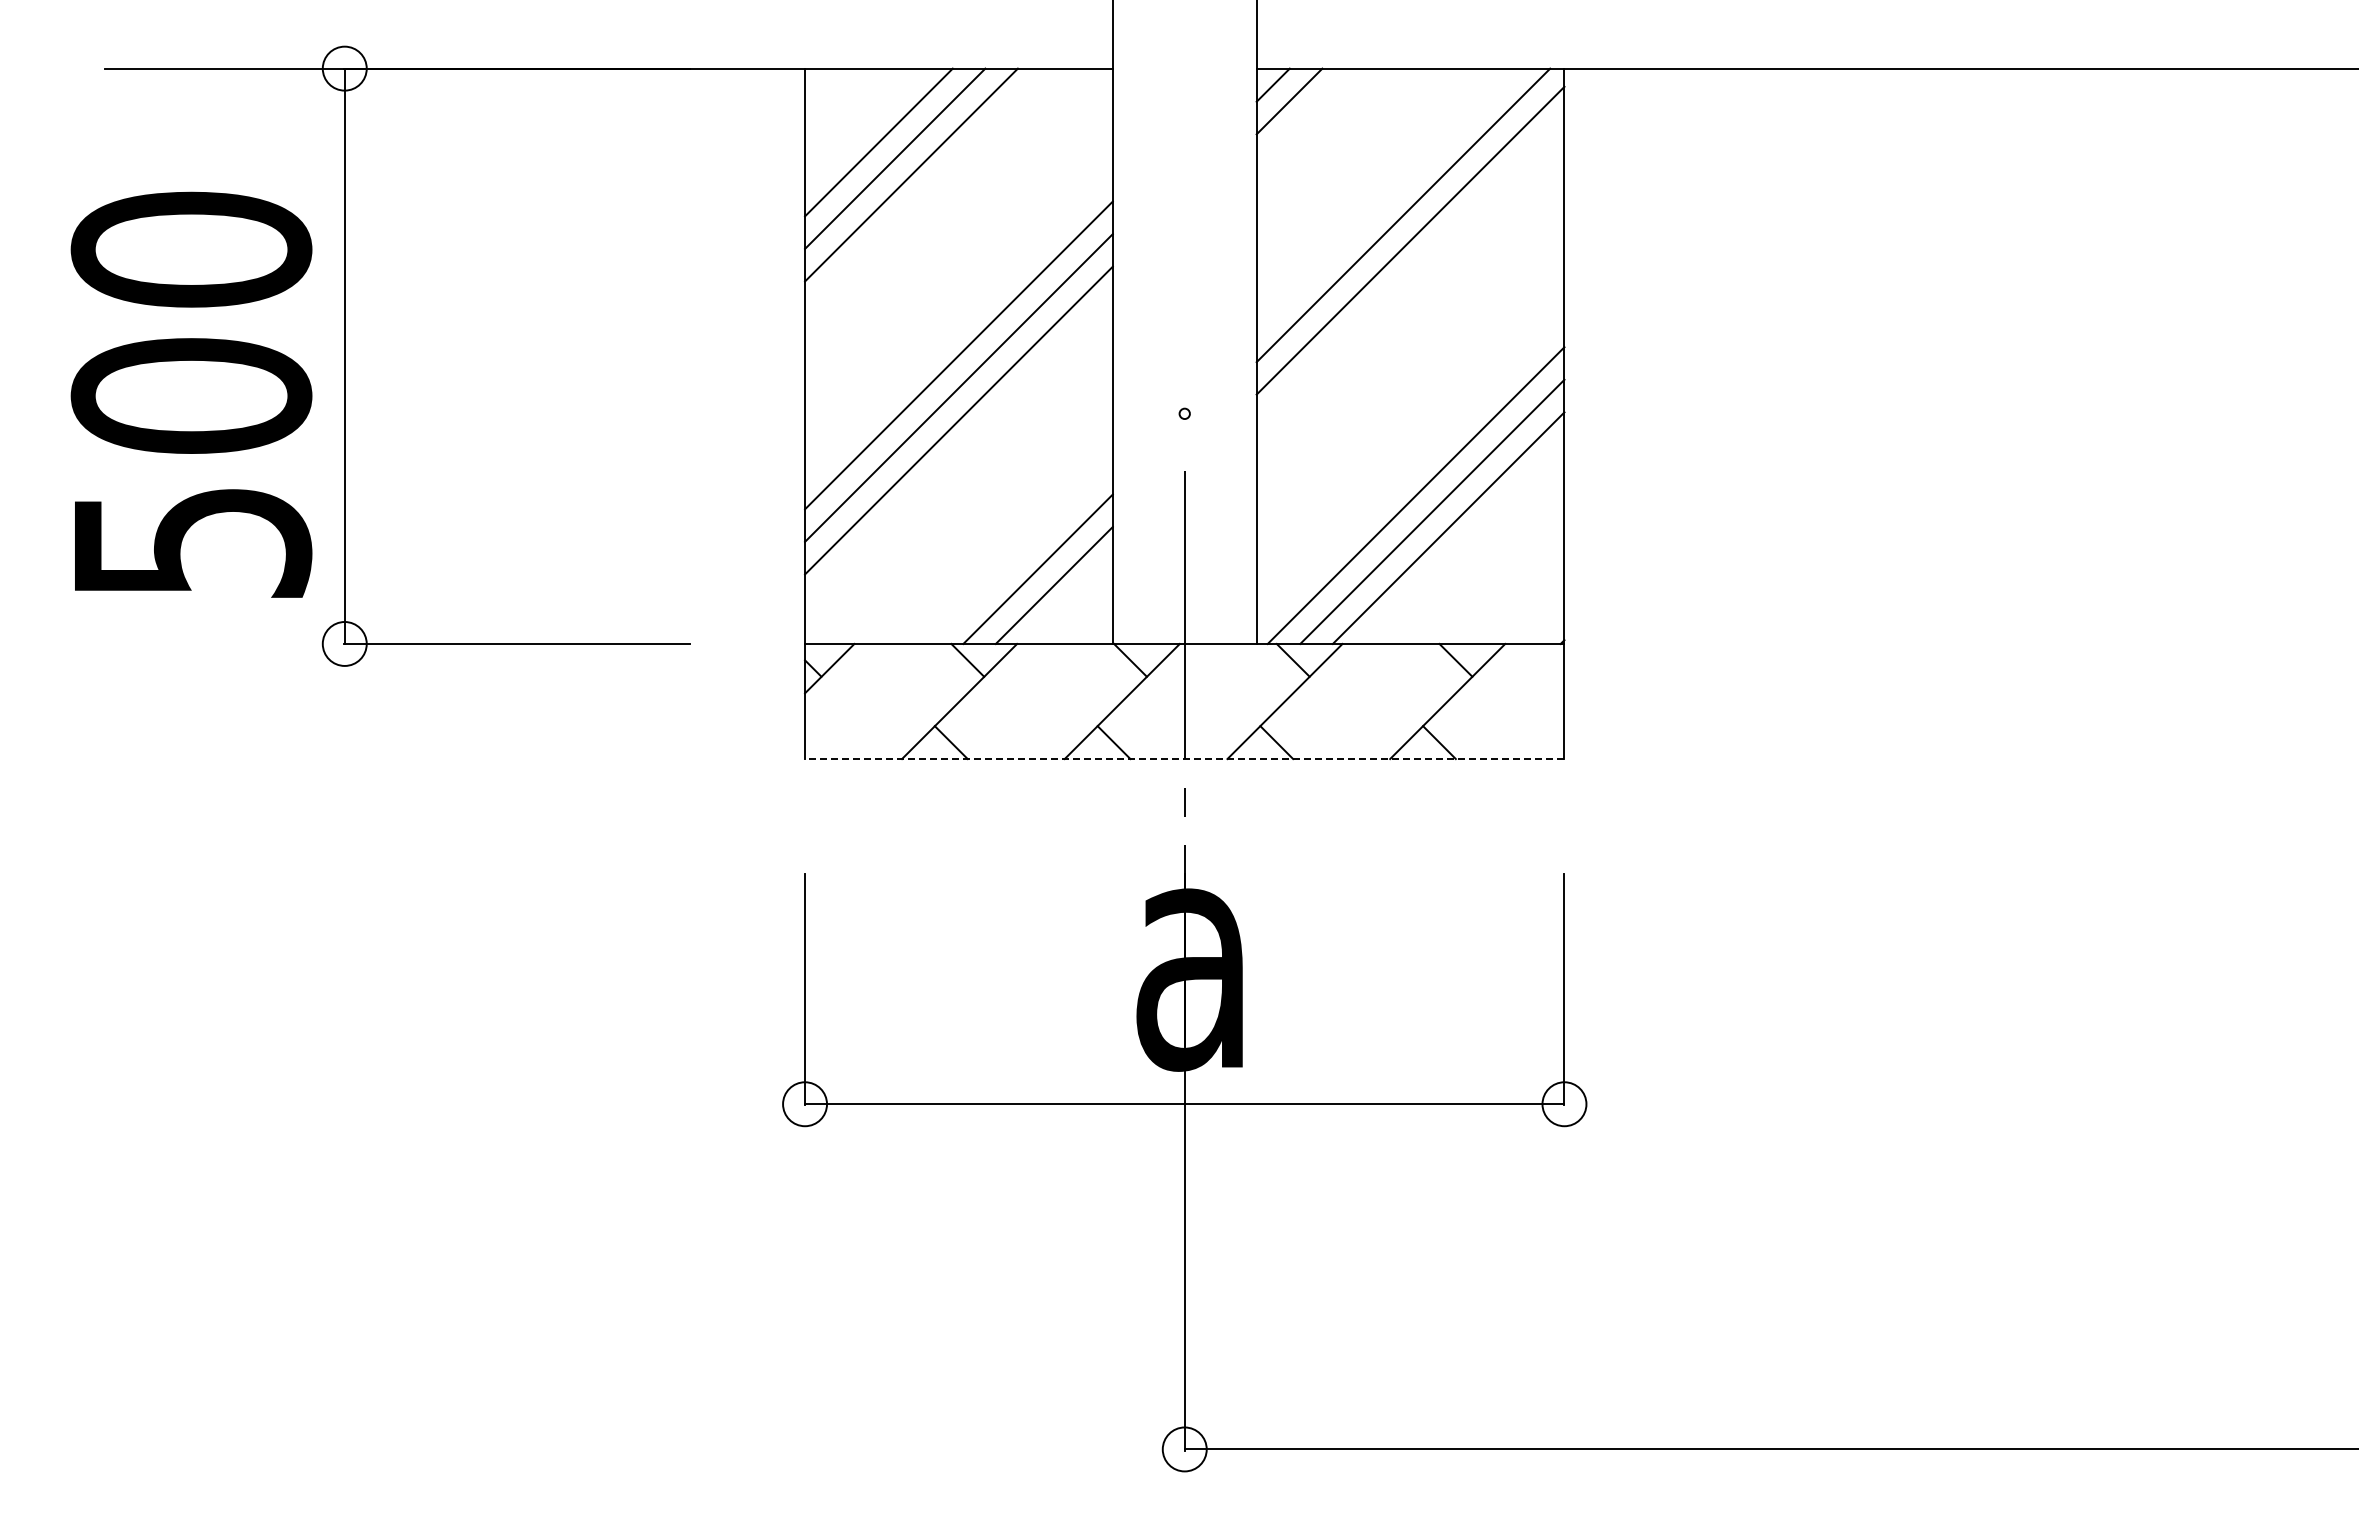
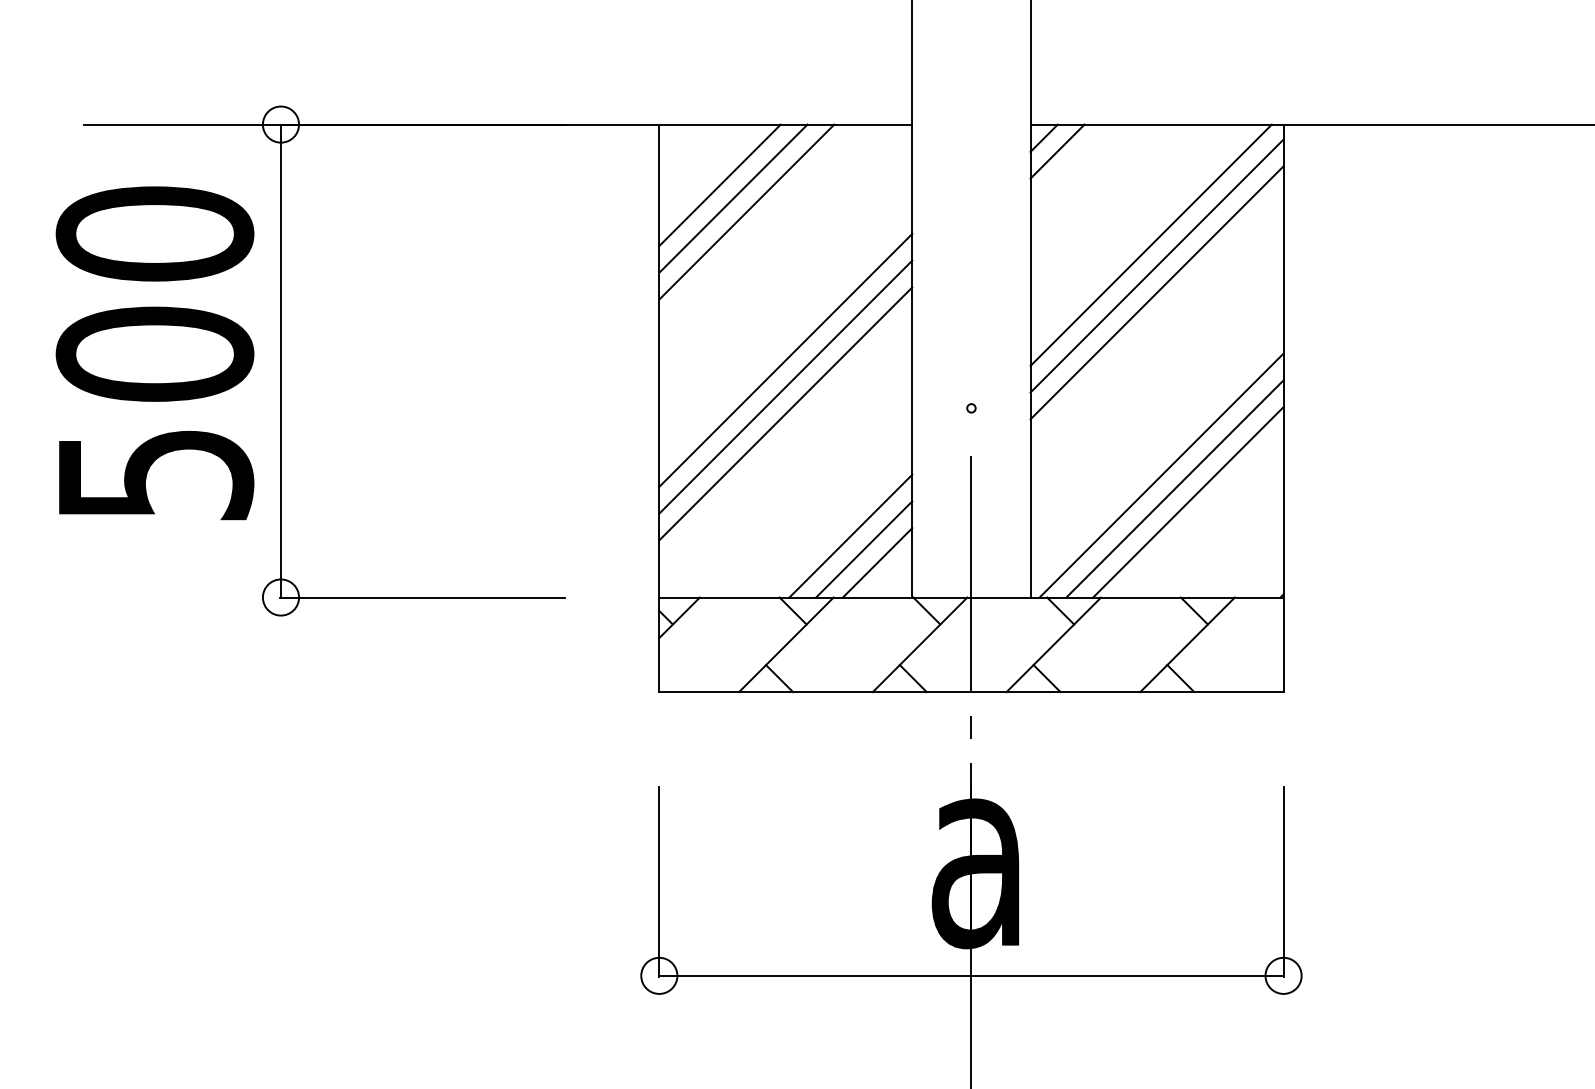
line: (1410, 273) -> (1157, 292), added
text: (191, 394) -> (155, 352), moved
line: (1070, 601) -> (877, 562), added
line: (1184, 759) -> (971, 692), dashed -> solid

